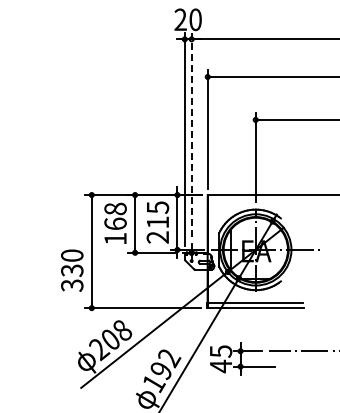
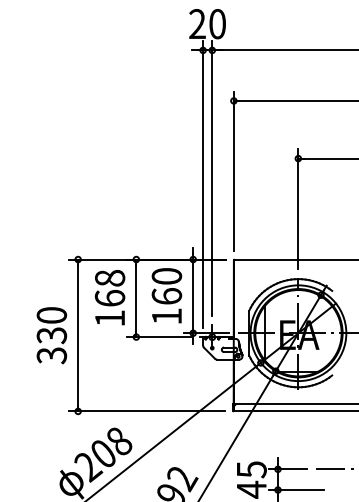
line: (191, 134) -> (212, 178), dashed -> solid
text: (157, 222) -> (166, 296), 215 -> 160
text: (72, 270) -> (52, 335), moved

